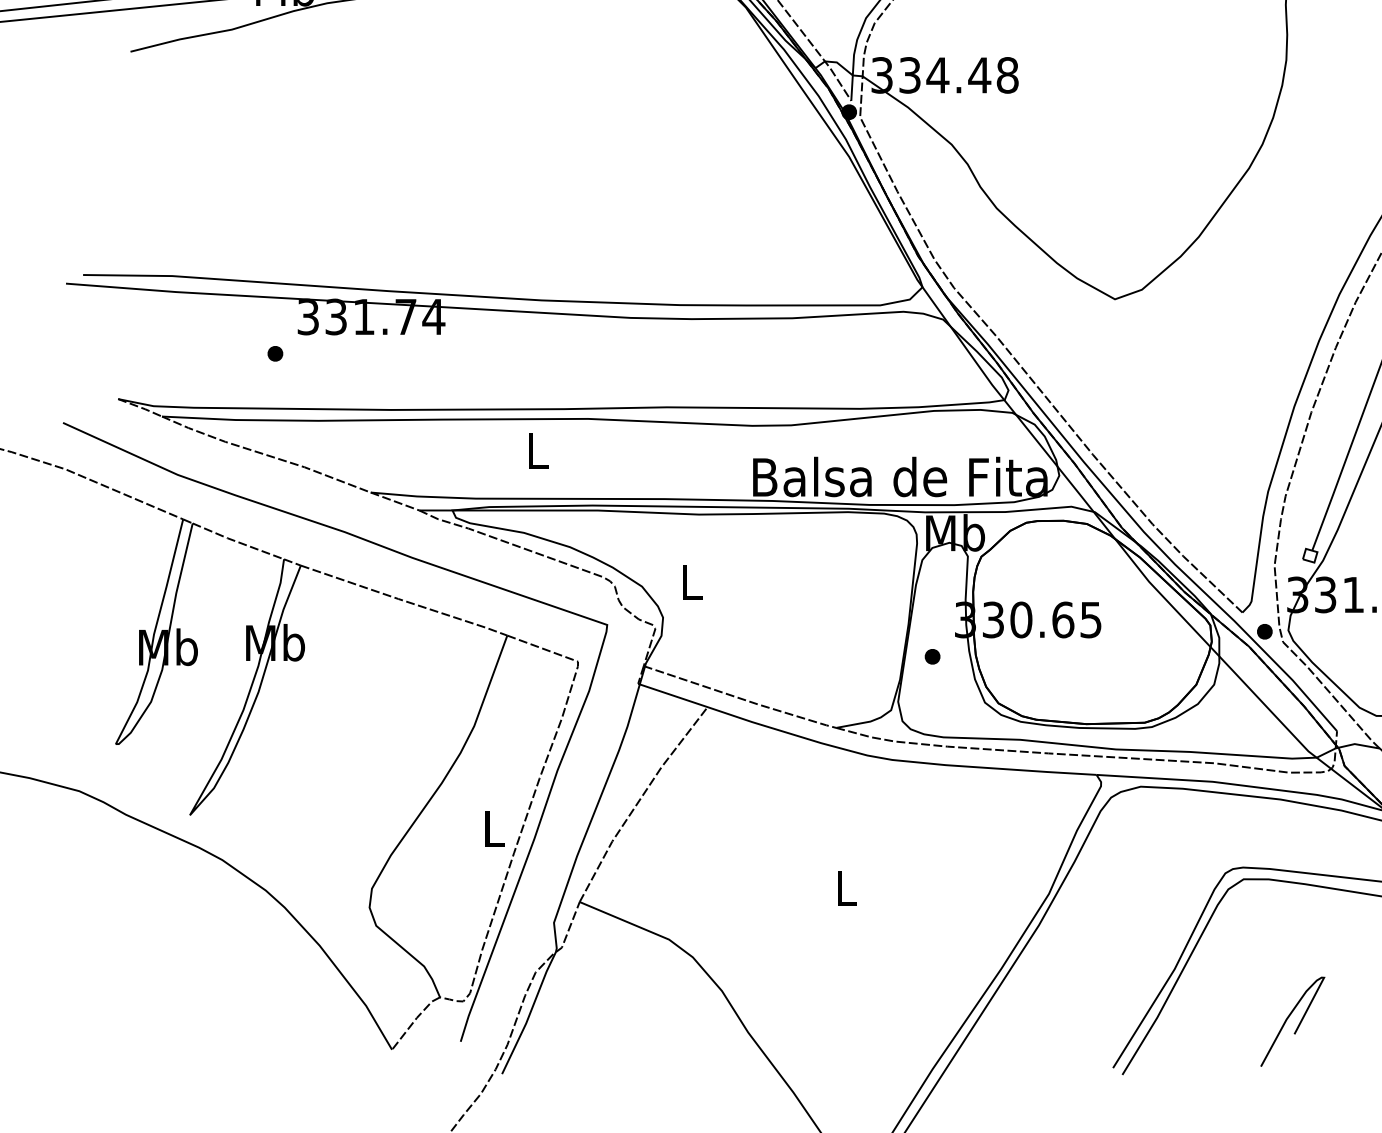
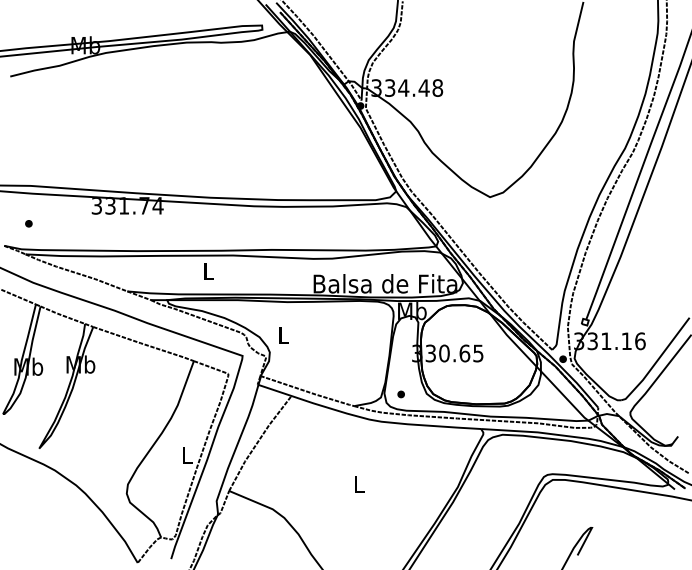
part: (274, 353) -> (28, 223), moved
part: (931, 656) -> (400, 394), moved

